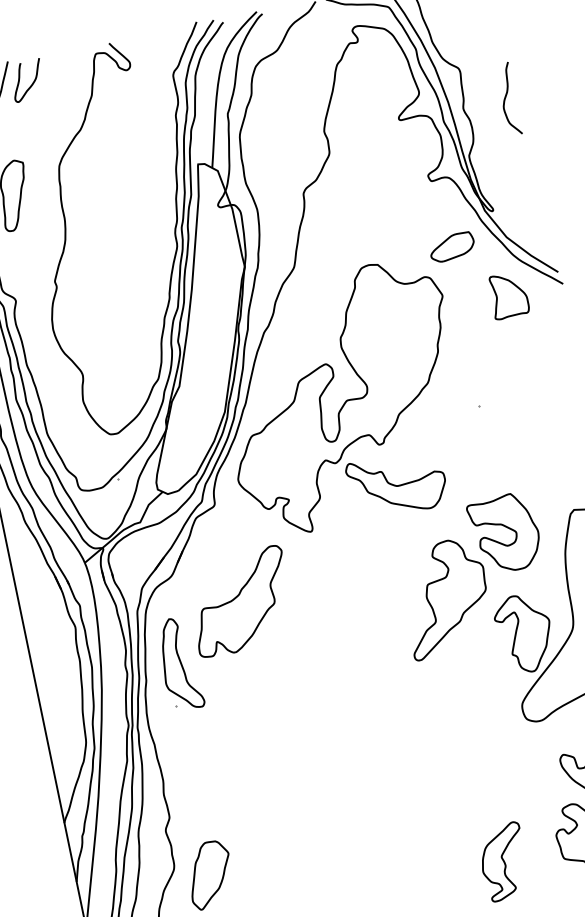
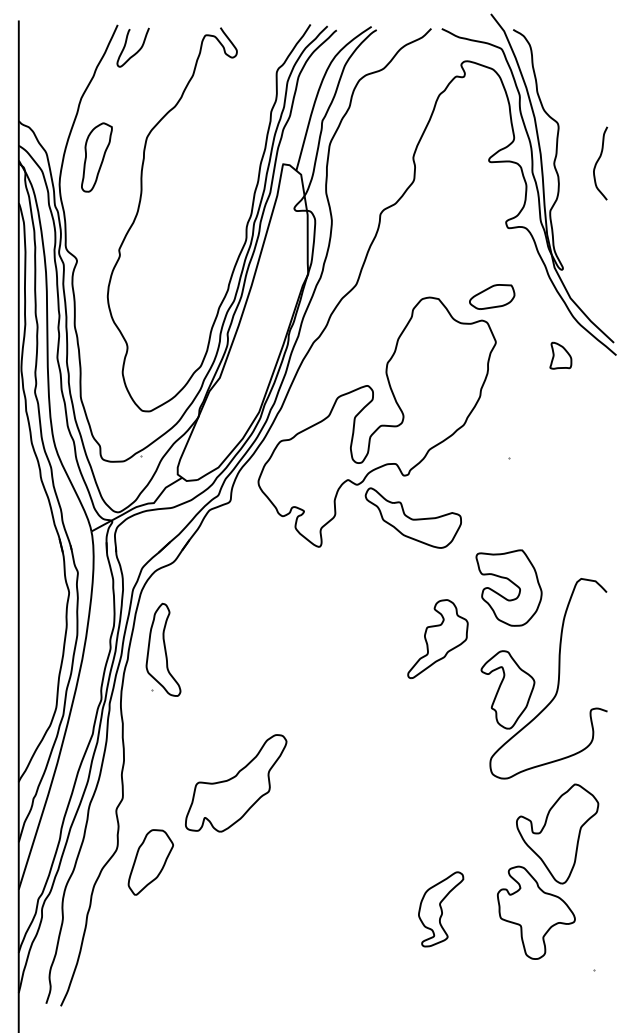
part: (452, 246) -> (492, 296), moved
part: (508, 295) -> (560, 355), size x0.6
part: (445, 597) -> (437, 638), size x0.7
part: (241, 601) -> (236, 783), moved

